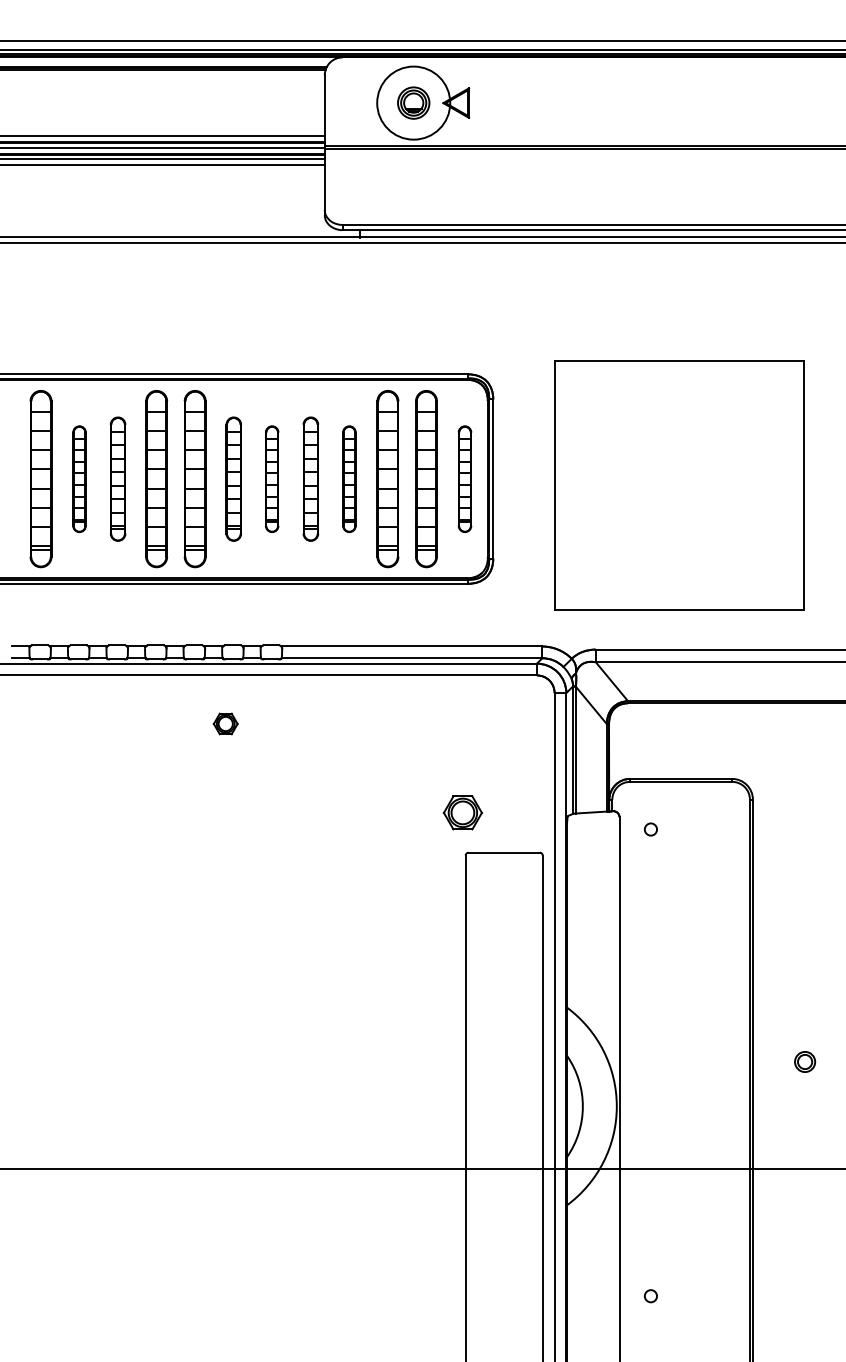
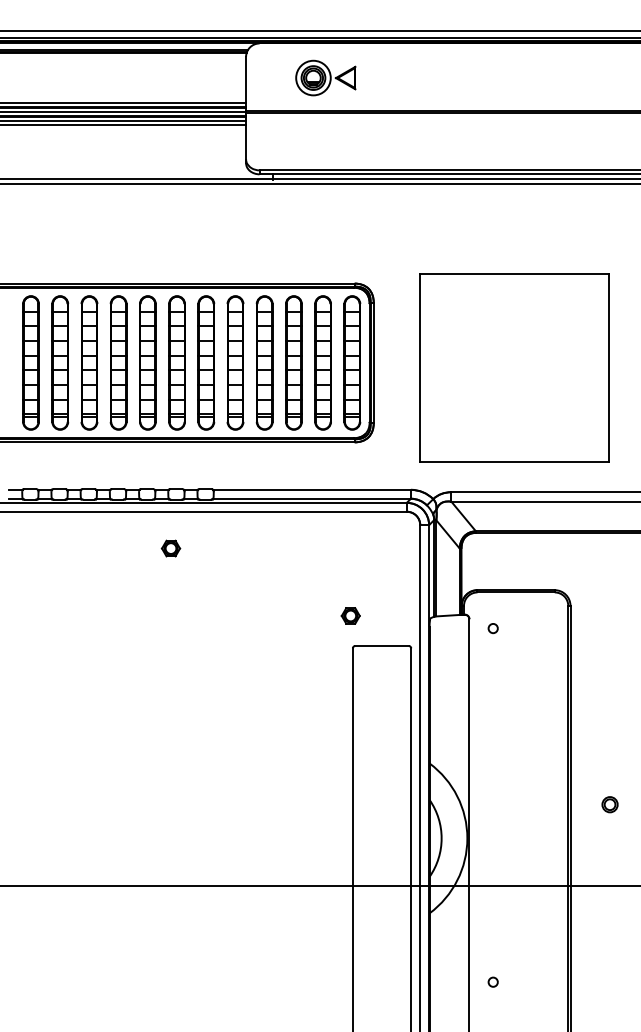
circle: (413, 102) -> (313, 77), size x0.62
part: (79, 479) -> (60, 363), size x1.67
part: (117, 479) -> (88, 363), size x1.43
part: (233, 479) -> (176, 363), size x1.43
part: (271, 479) -> (205, 363), size x1.67
part: (310, 479) -> (235, 363), size x1.43
part: (349, 479) -> (264, 363), size x1.67
part: (464, 479) -> (351, 363), size x1.67
part: (462, 812) -> (350, 615), size x0.62

